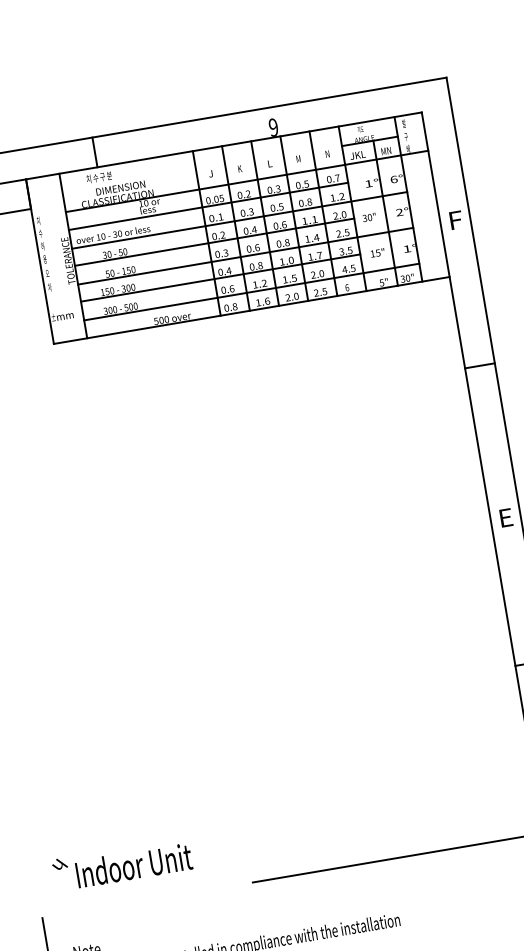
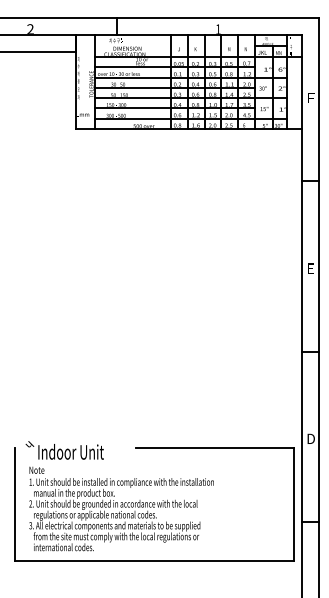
text: (273, 125) -> (218, 28), 9 -> 1
text: (122, 864) -> (64, 450), moved

